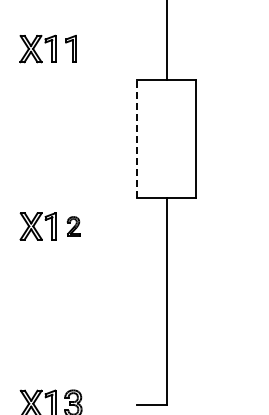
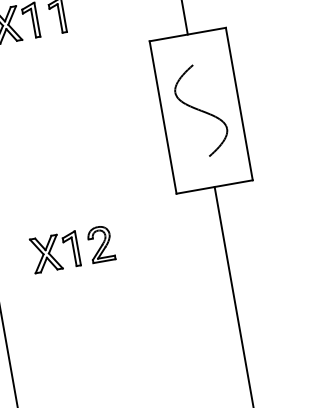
line: (137, 138) -> (163, 116), dashed -> solid
part: (166, 139) -> (200, 111), added
part: (73, 226) -> (100, 244), size x1.43

